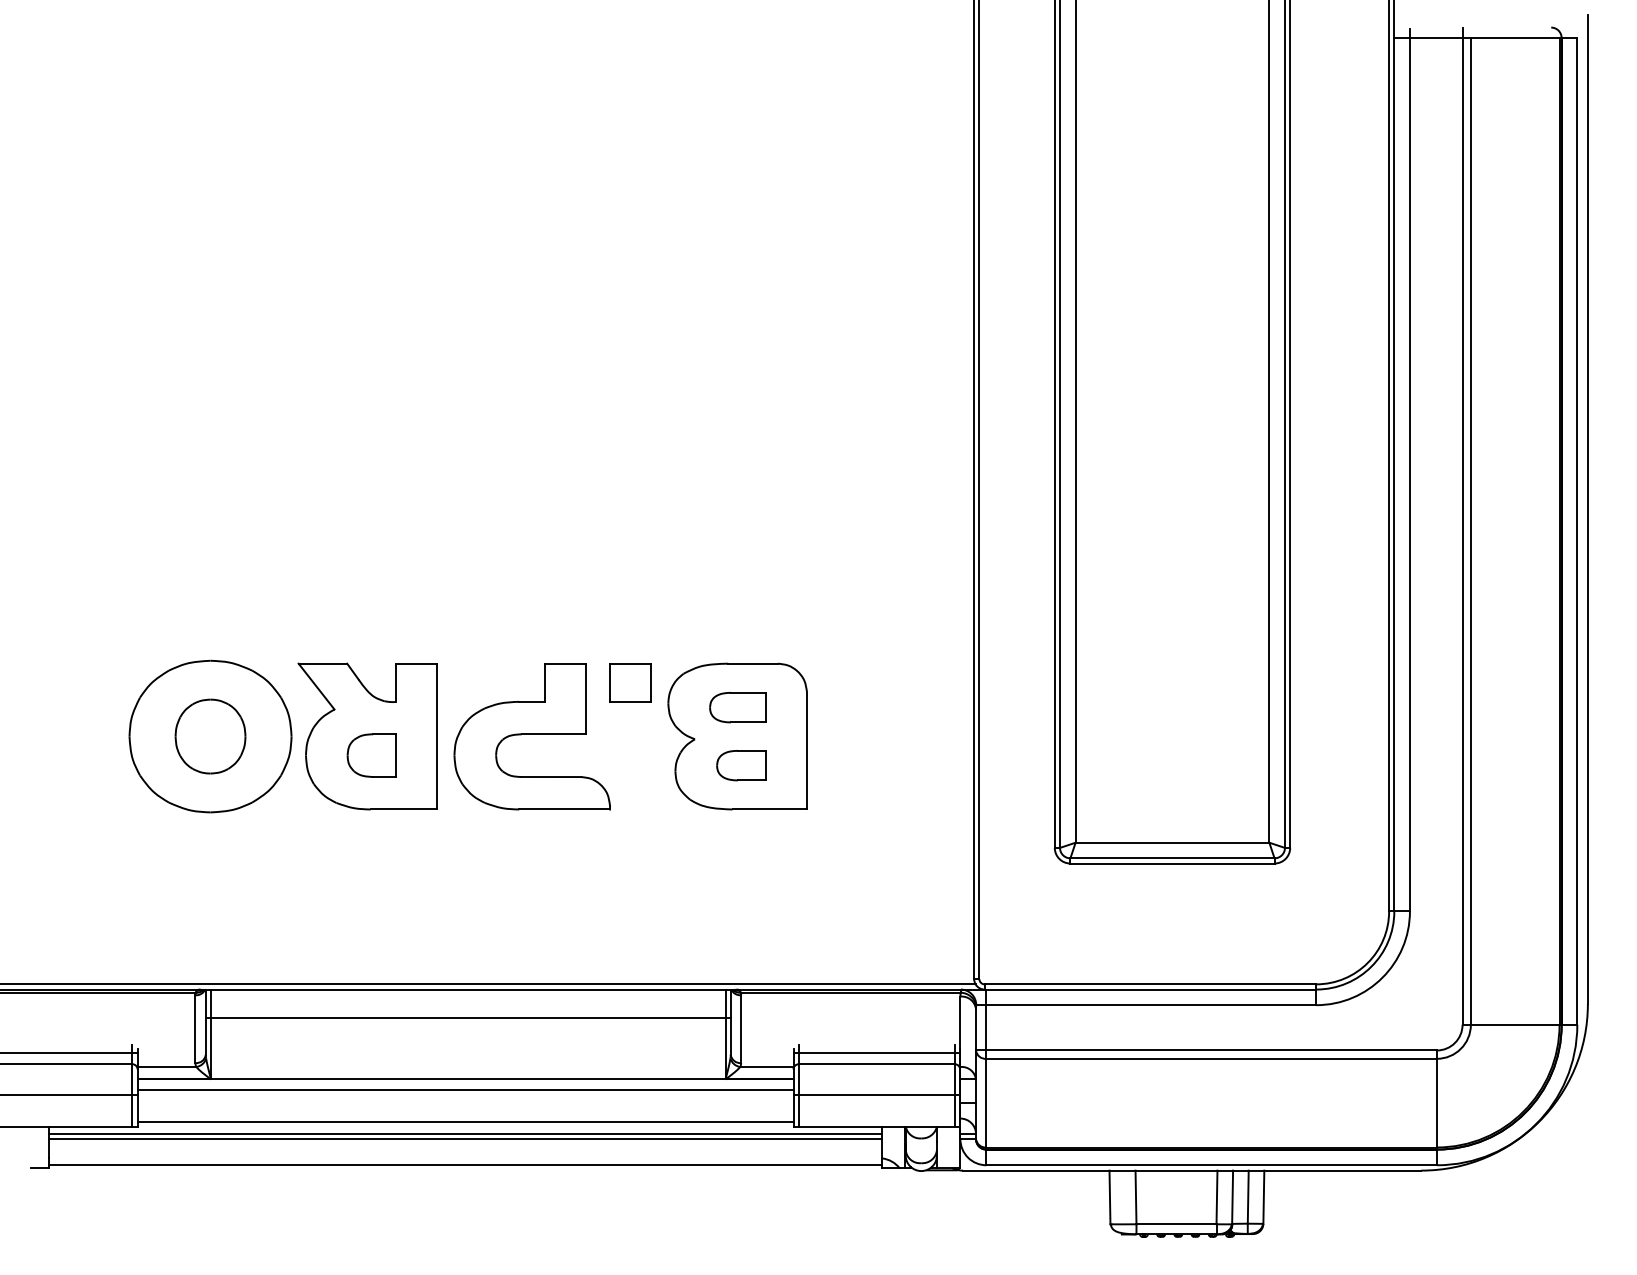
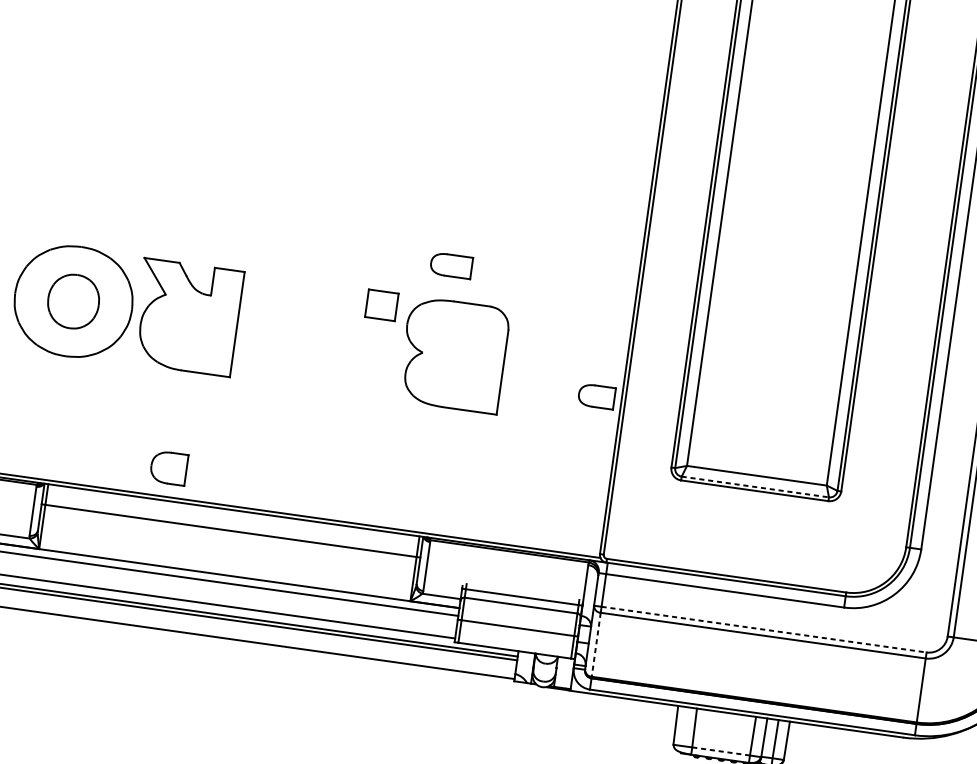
part: (737, 707) -> (450, 265), moved
part: (531, 736) -> (305, 334), removed
part: (371, 755) -> (168, 467), moved
part: (741, 765) -> (596, 396), moved
line: (1172, 858) -> (755, 487), solid -> dashed
line: (1212, 1050) -> (764, 629), solid -> dashed
line: (986, 1103) -> (596, 645), solid -> dashed
line: (1177, 1224) -> (721, 751), solid -> dashed

